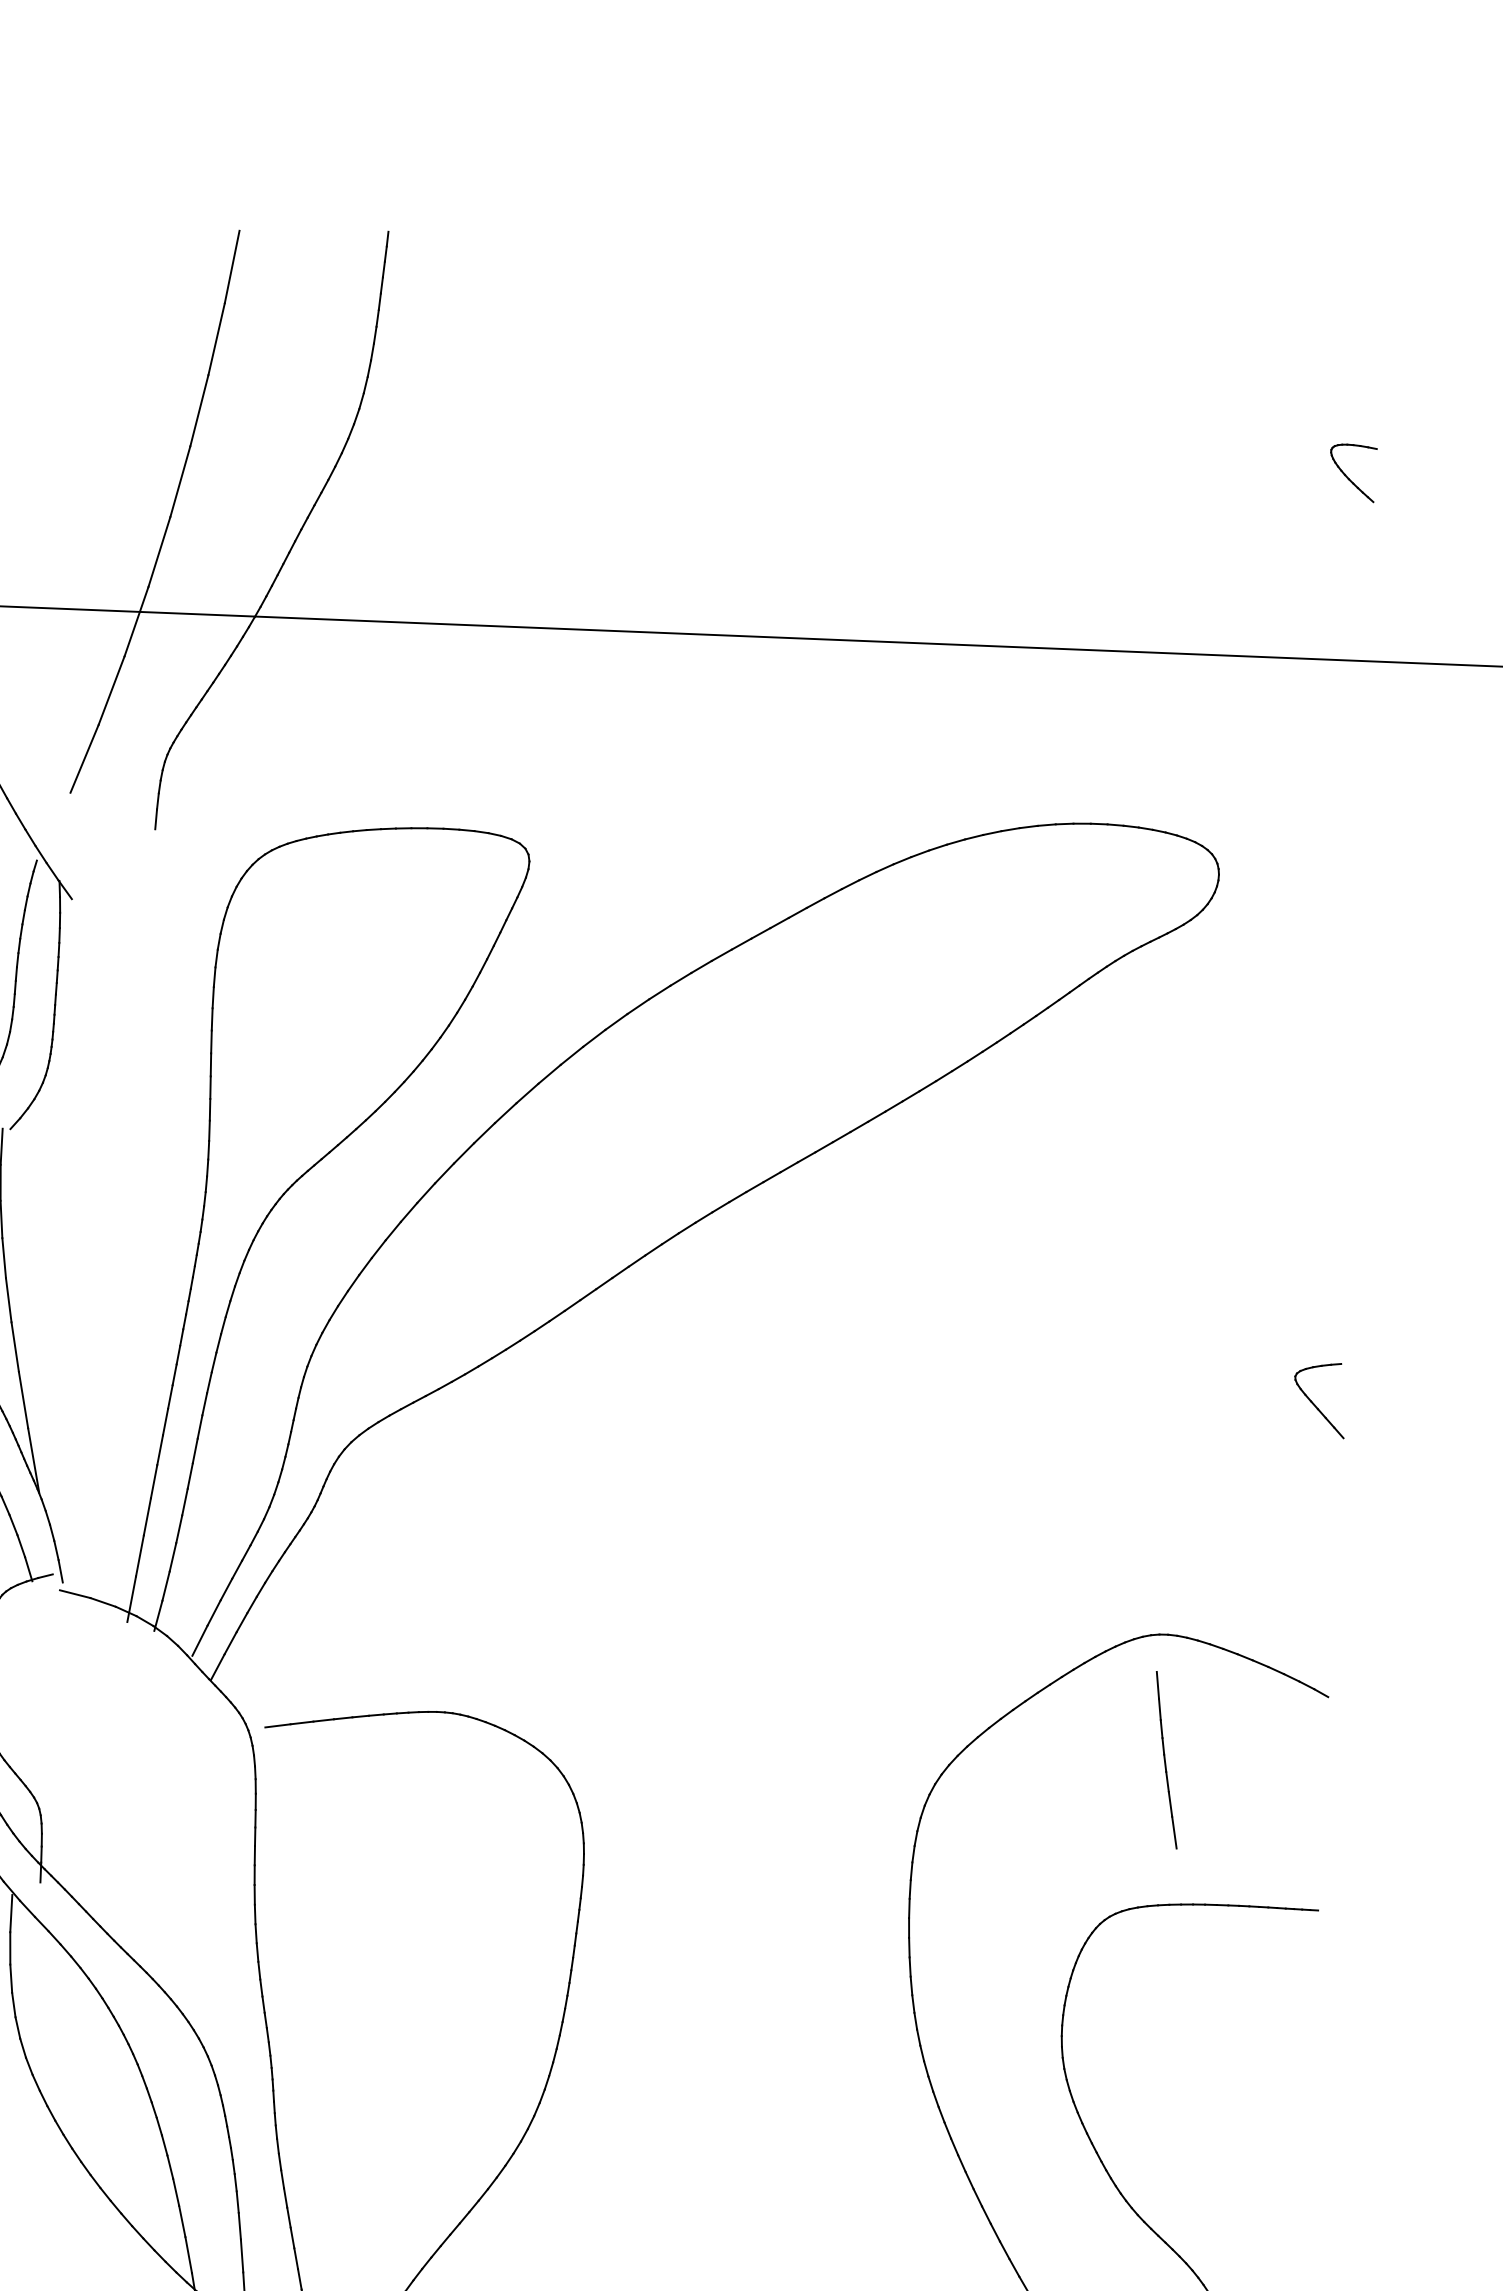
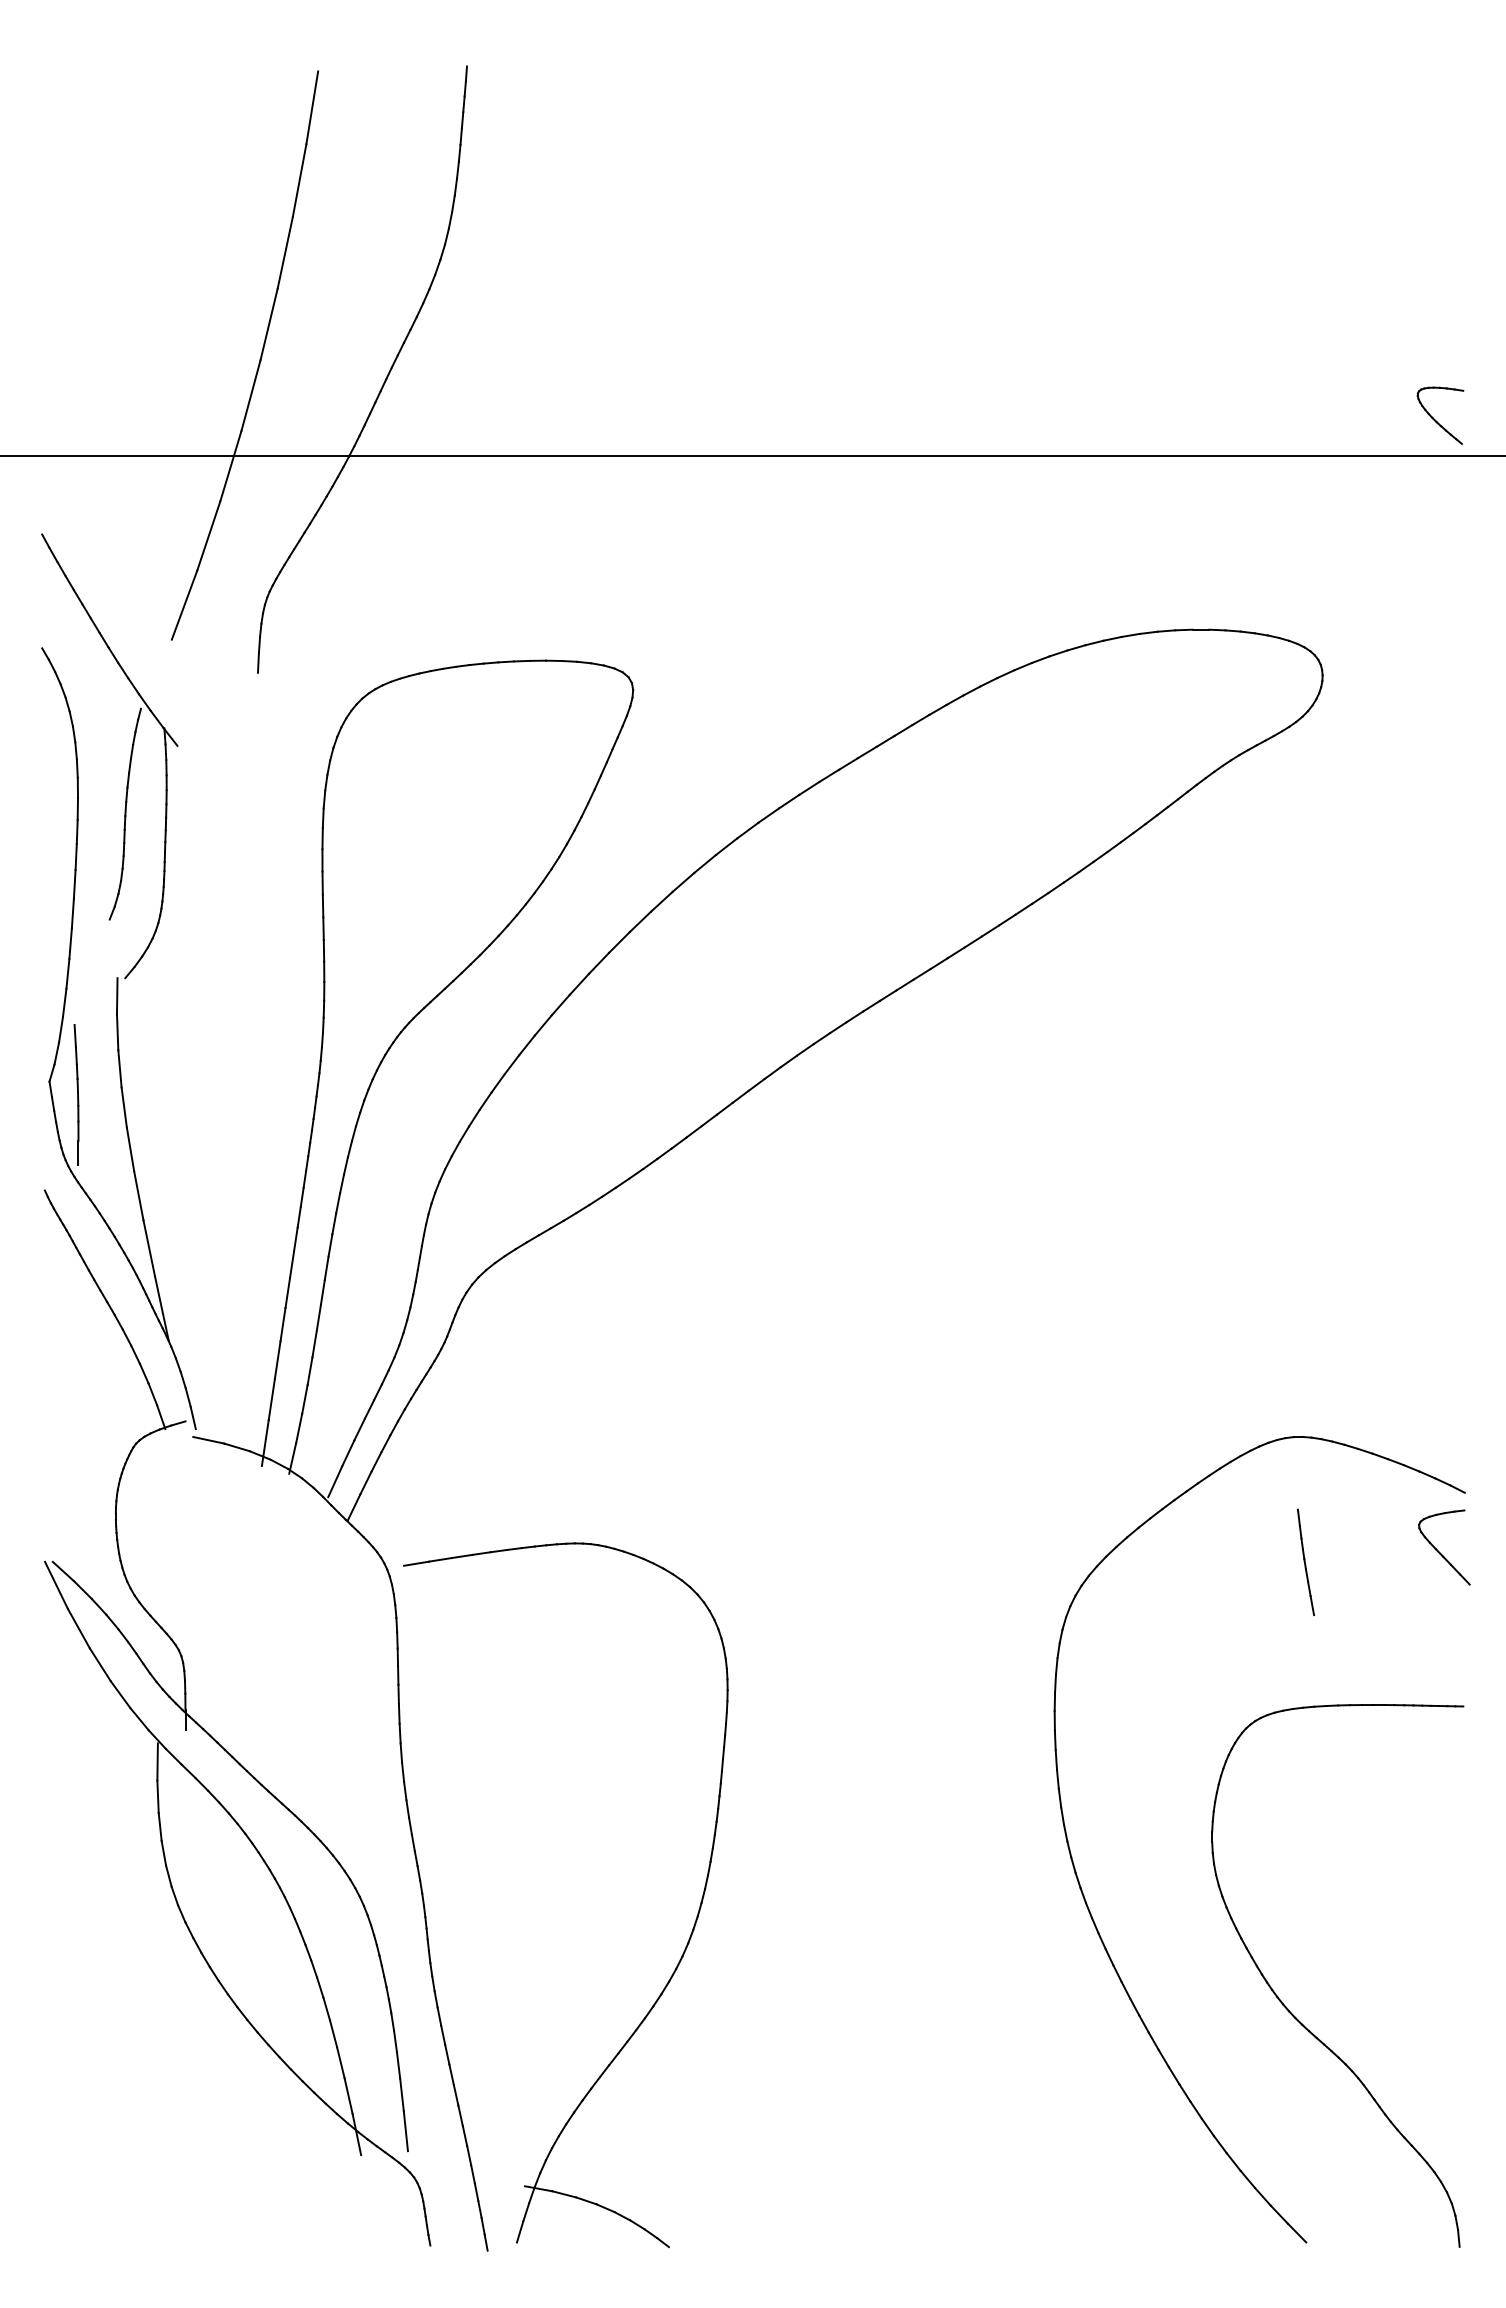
part: (1347, 476) -> (1435, 419), moved
part: (1314, 1403) -> (1439, 1551), moved
part: (1166, 1760) -> (1305, 1562), size x0.6

